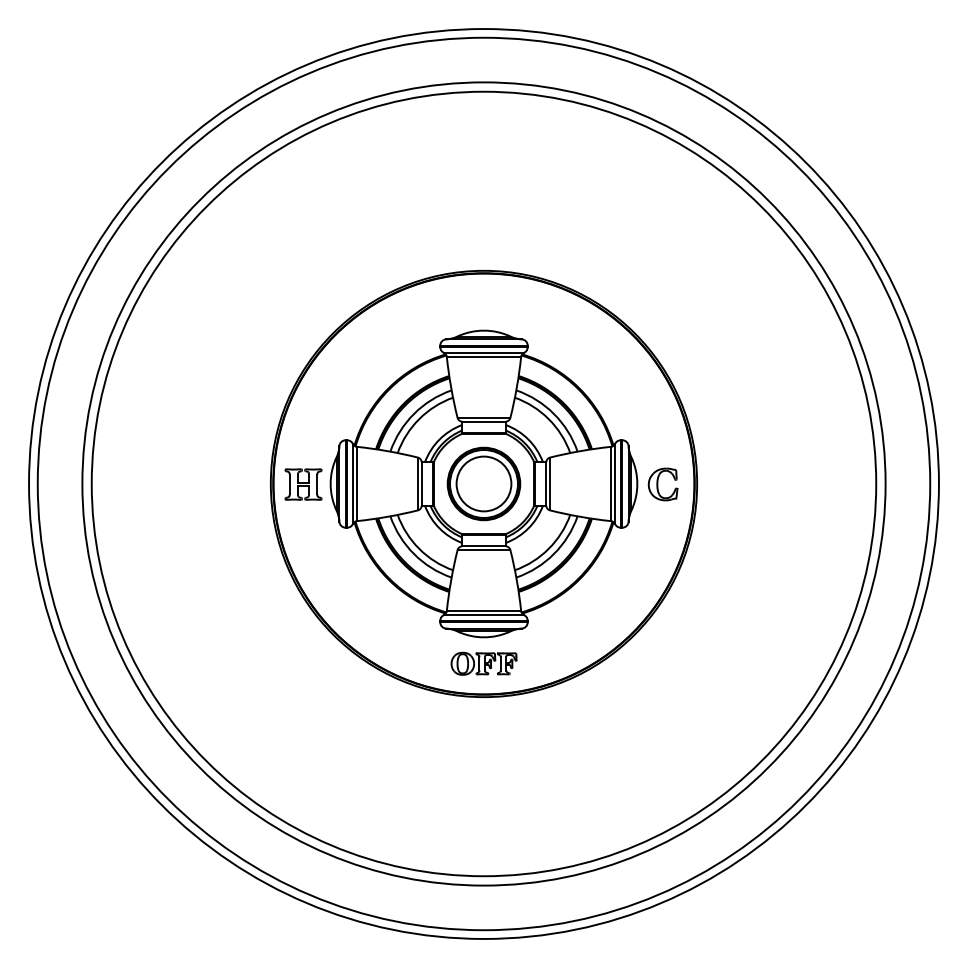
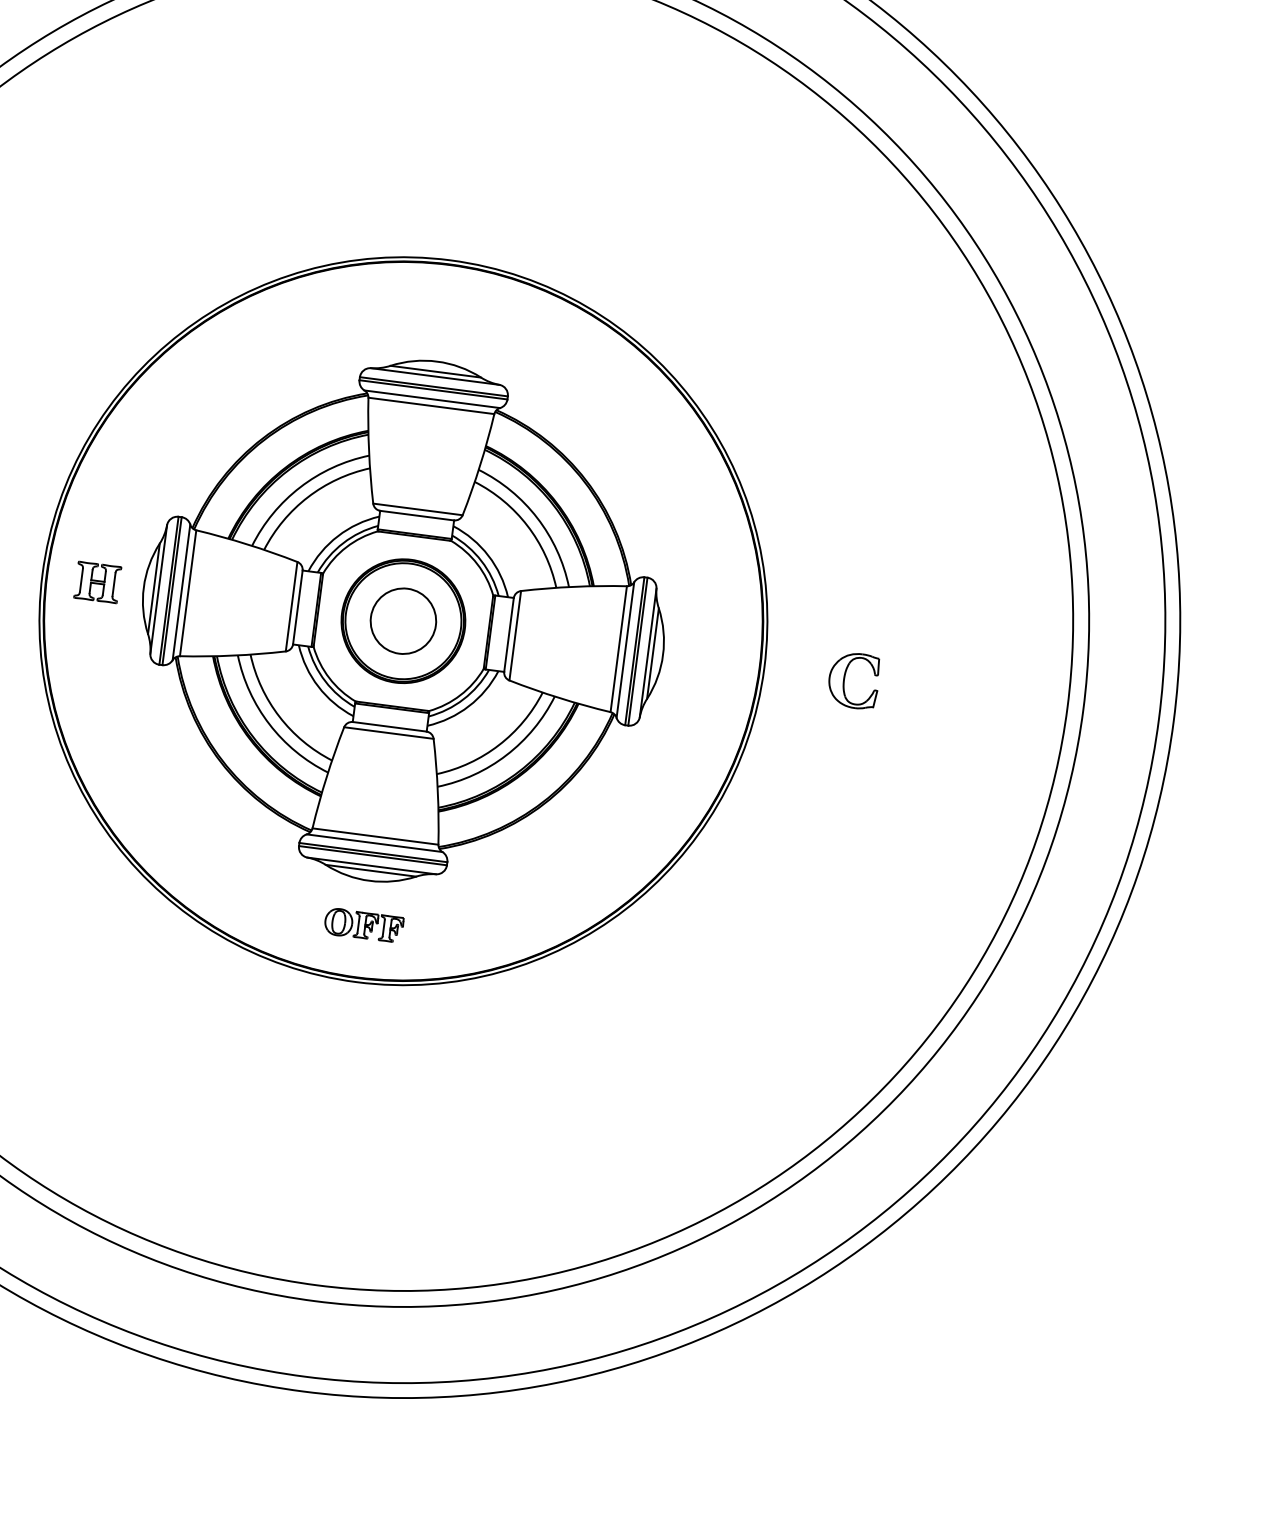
circle: (483, 483) -> (402, 620), size x0.7
part: (303, 484) -> (97, 582), size x0.7
part: (662, 484) -> (852, 680), moved
part: (483, 663) -> (363, 925), size x0.7

